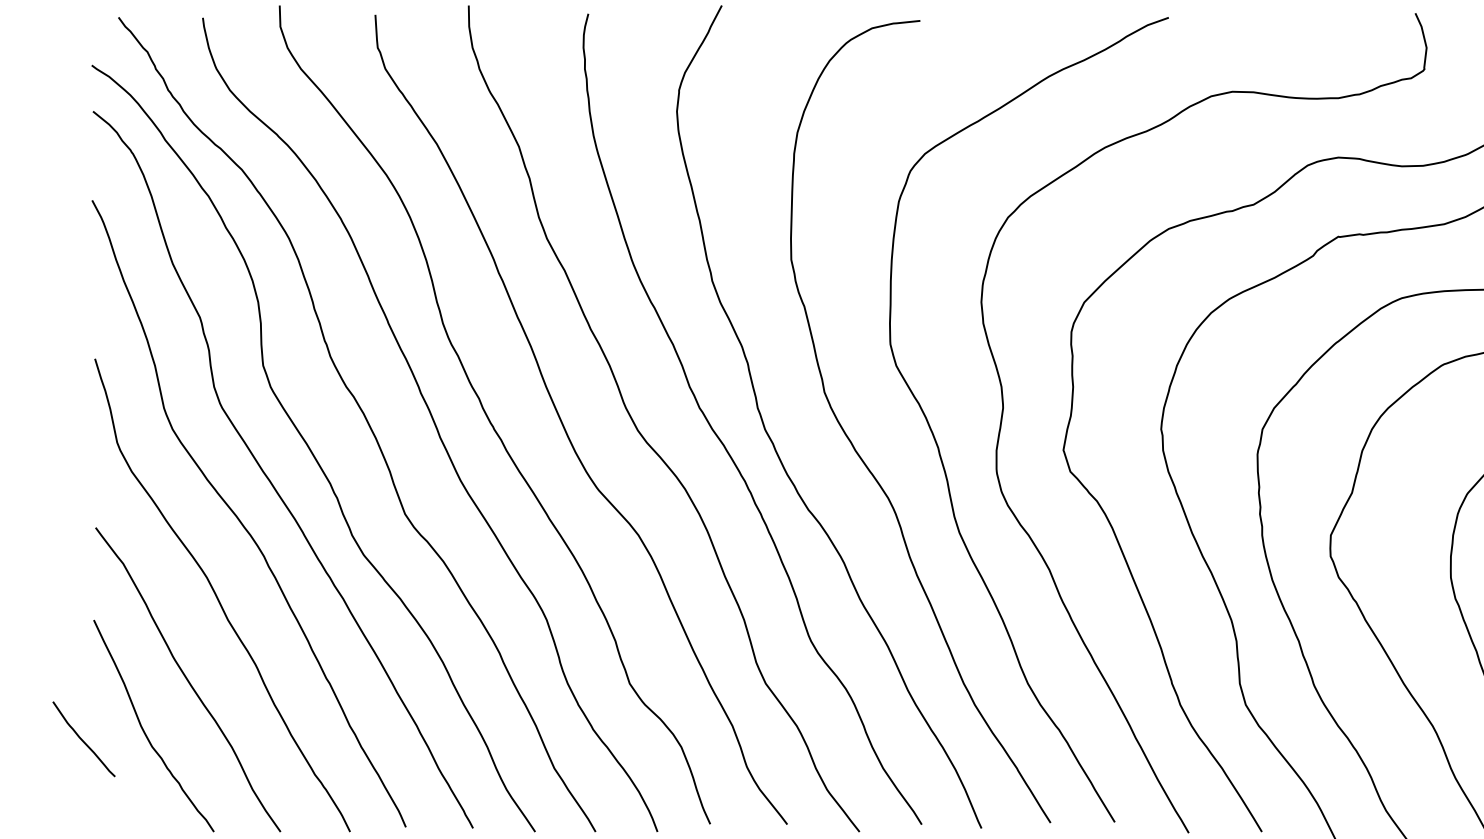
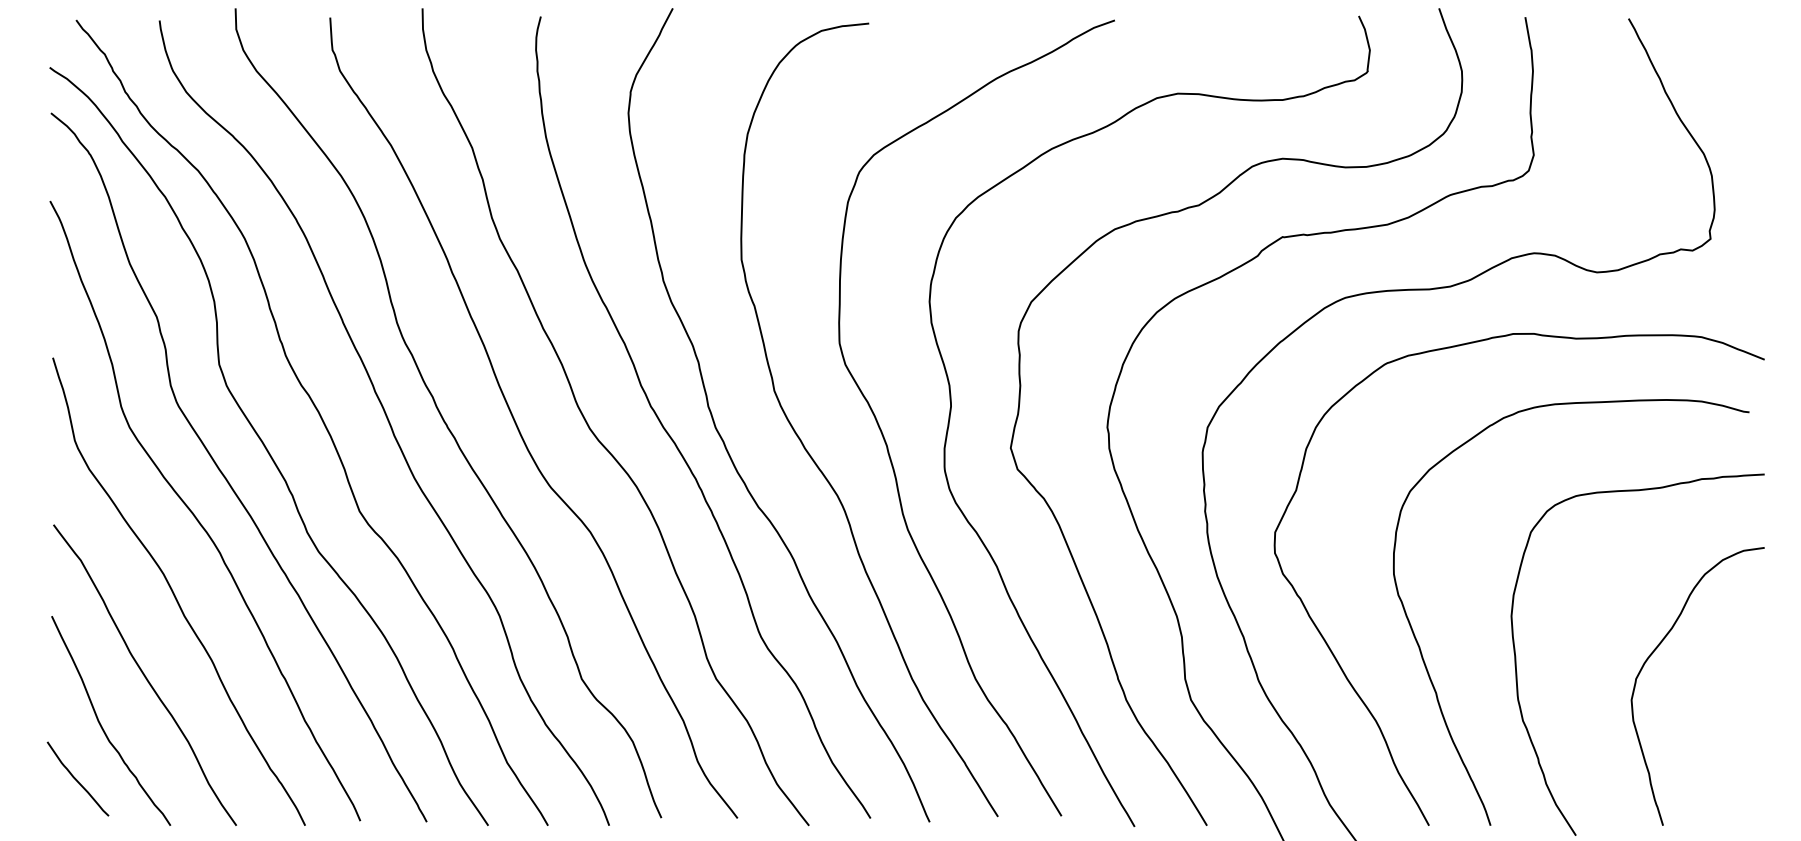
curve: (82, 738) -> (76, 778), moved

